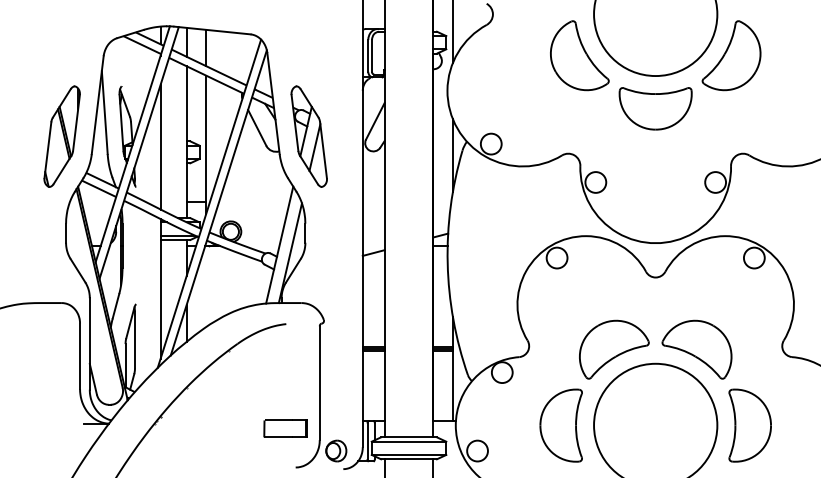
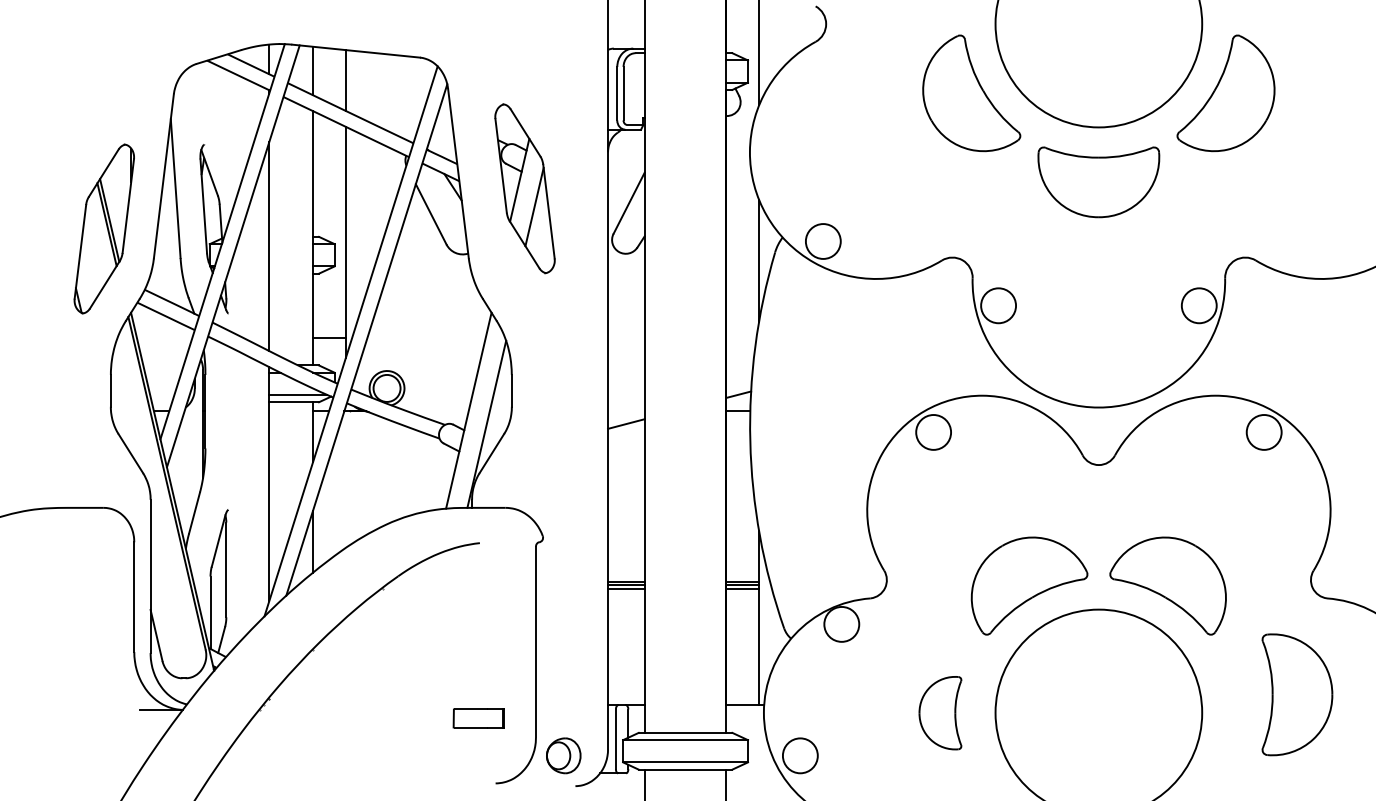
part: (308, 136) -> (523, 188), moved
part: (560, 425) -> (939, 713), size x0.6
part: (749, 425) -> (1296, 694), moved
part: (285, 428) -> (478, 718), size x0.7

